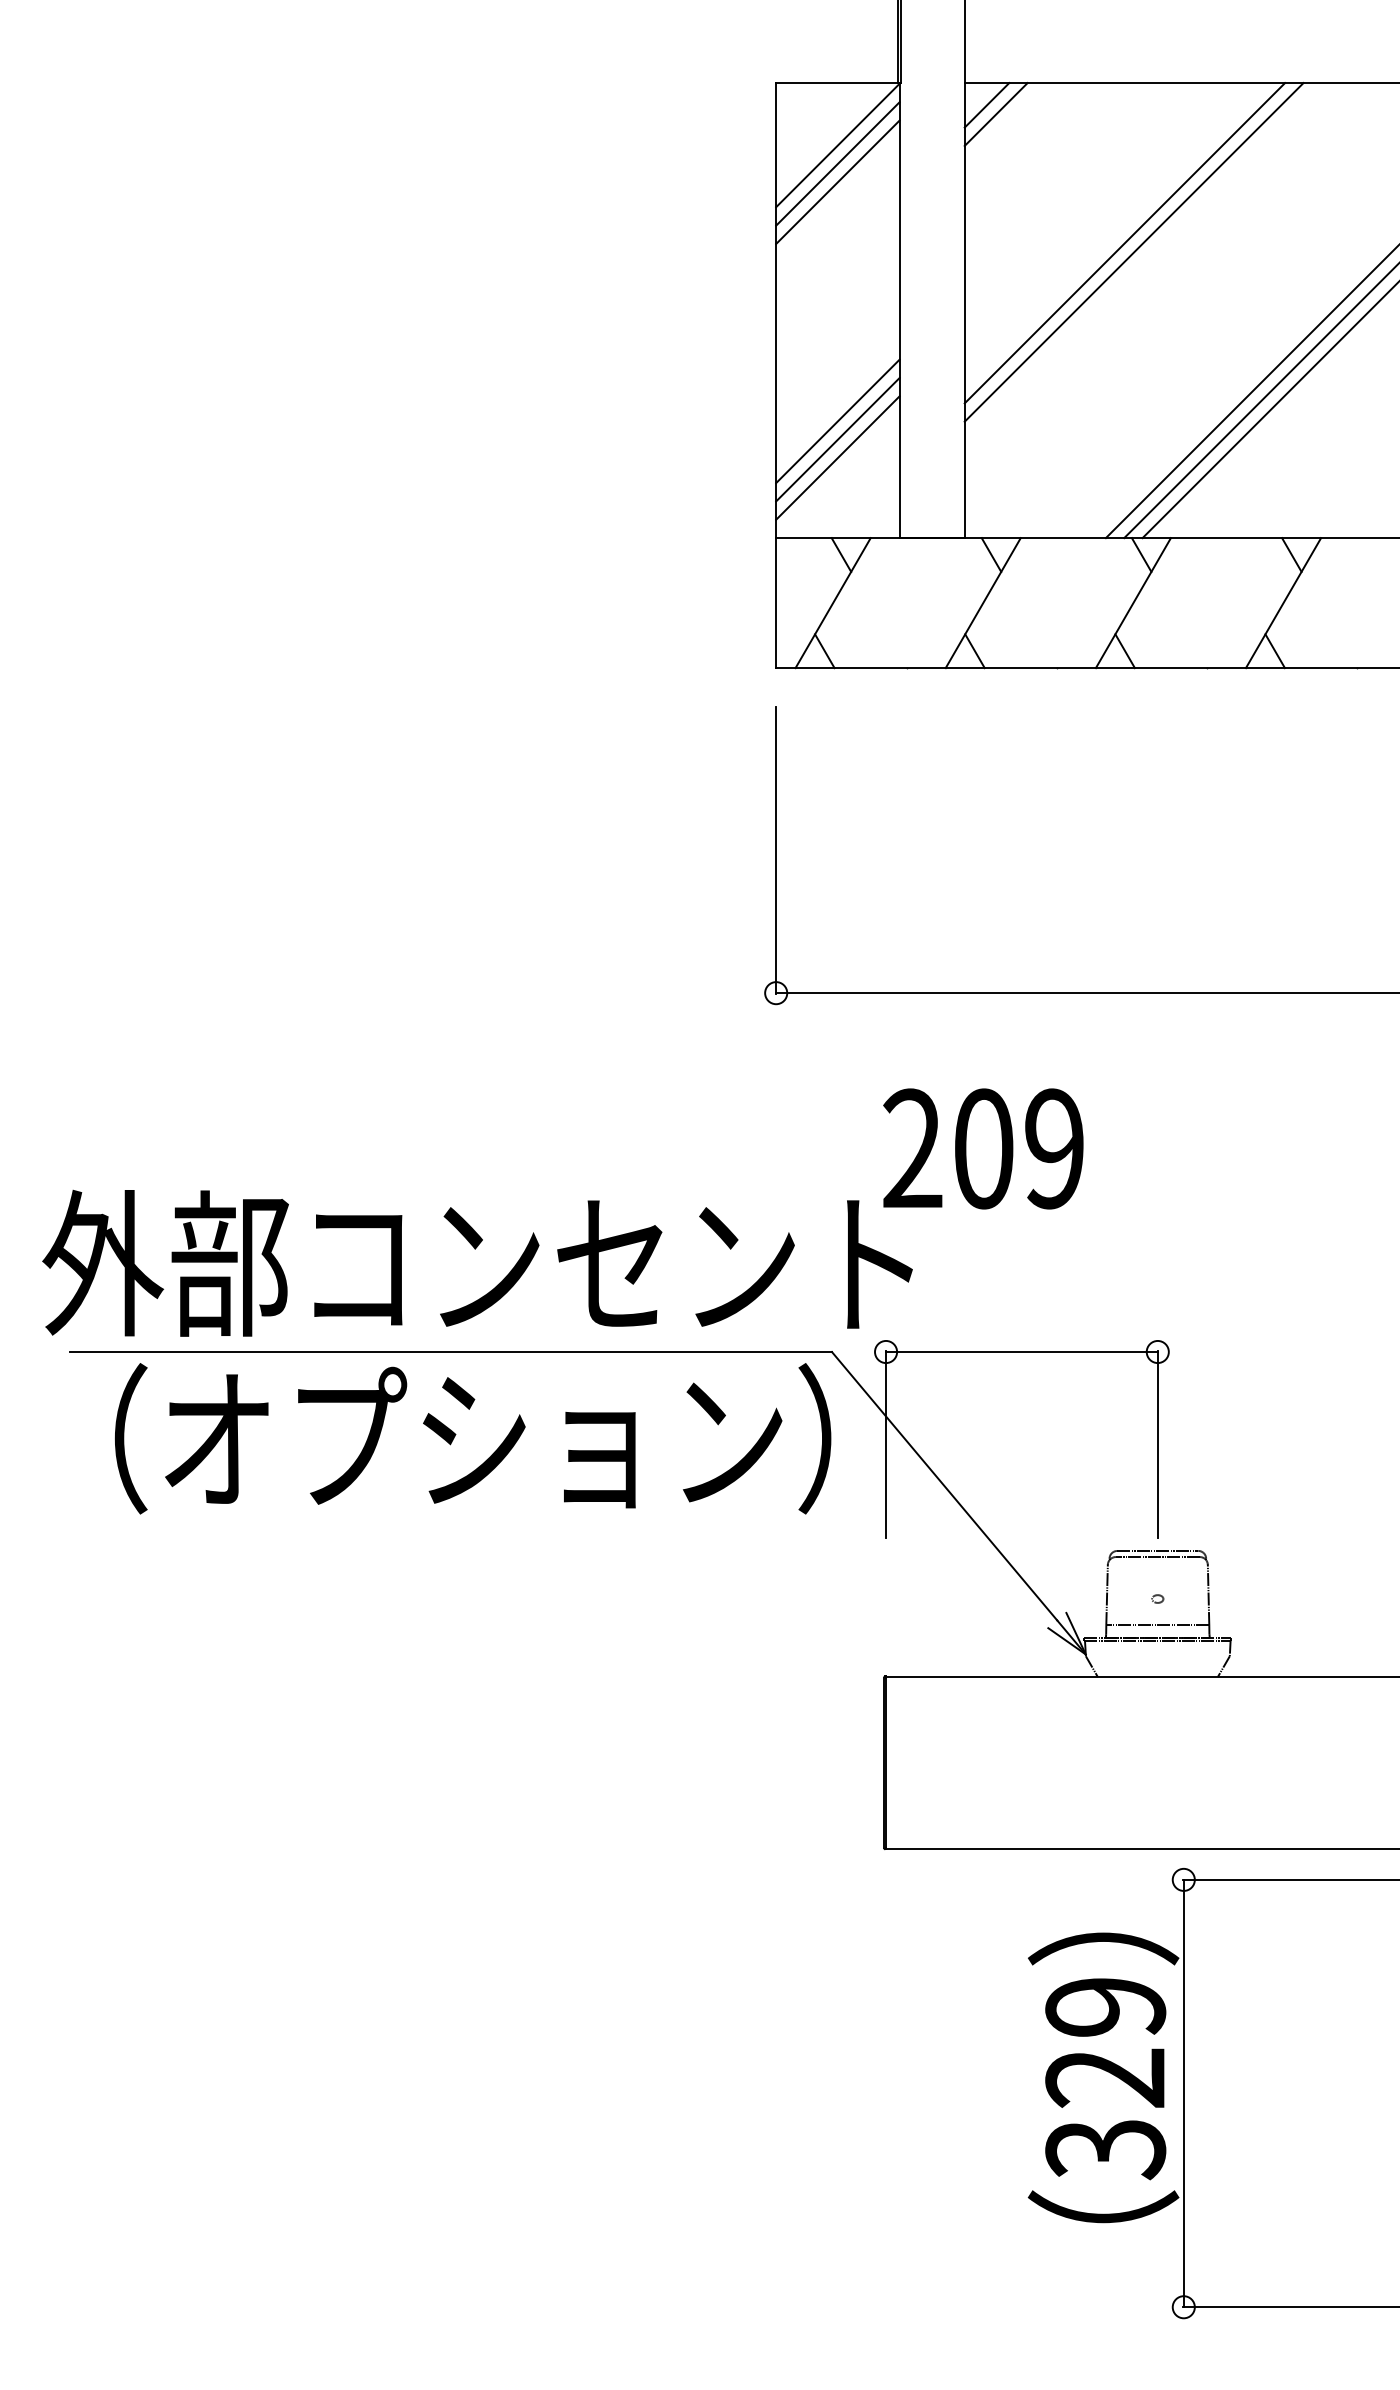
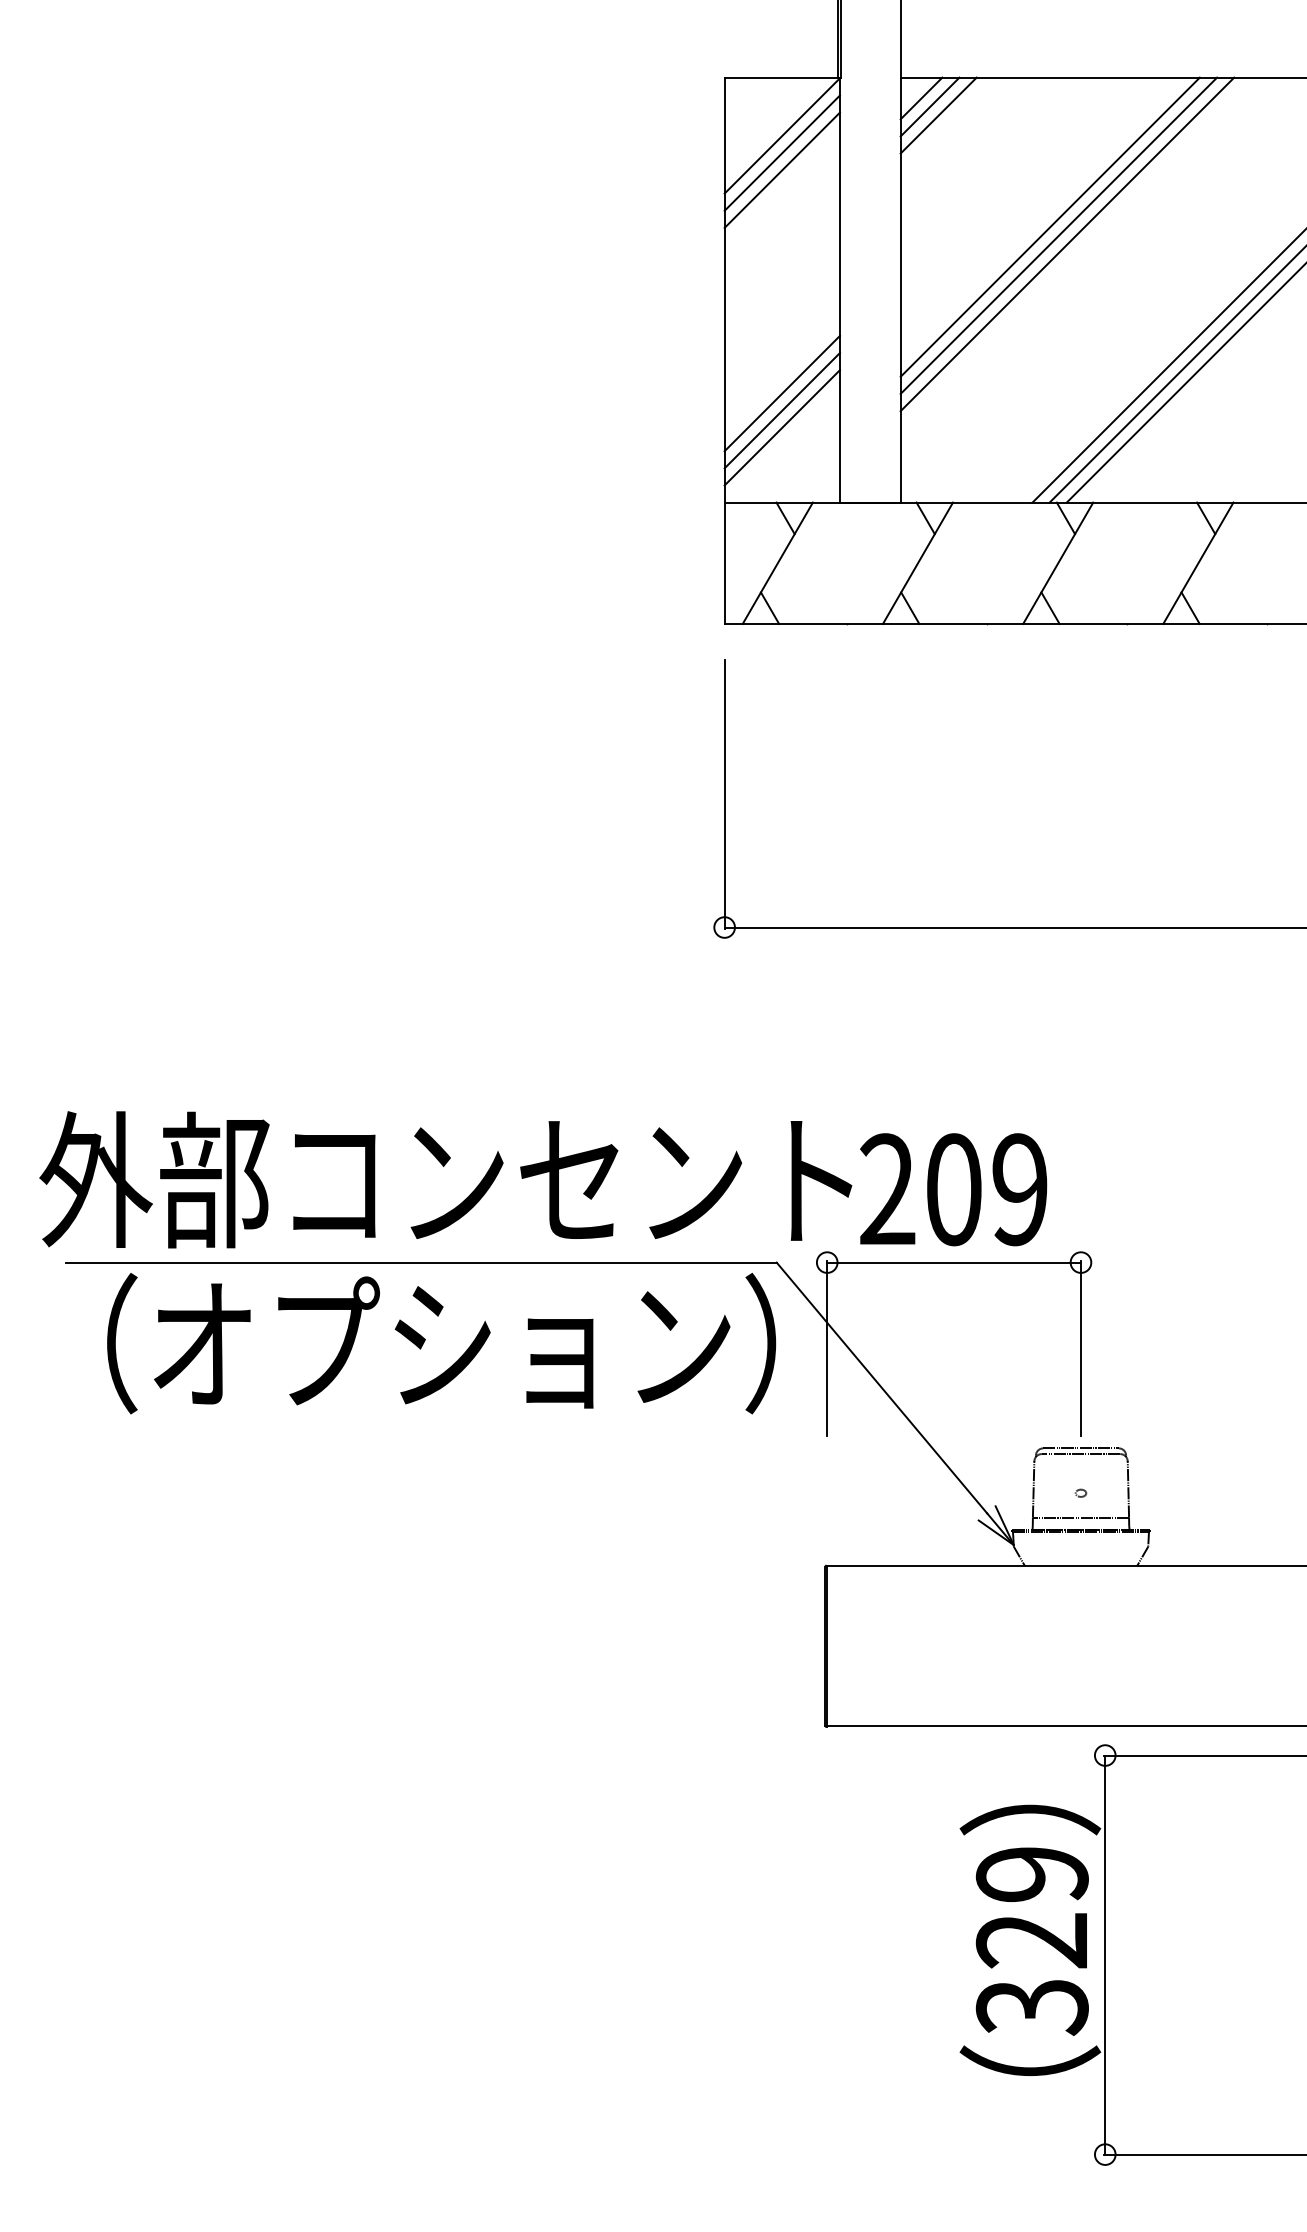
line: (1005, 123) -> (938, 115), added
line: (1142, 261) -> (1066, 244), added
text: (983, 1148) -> (953, 1189), moved

